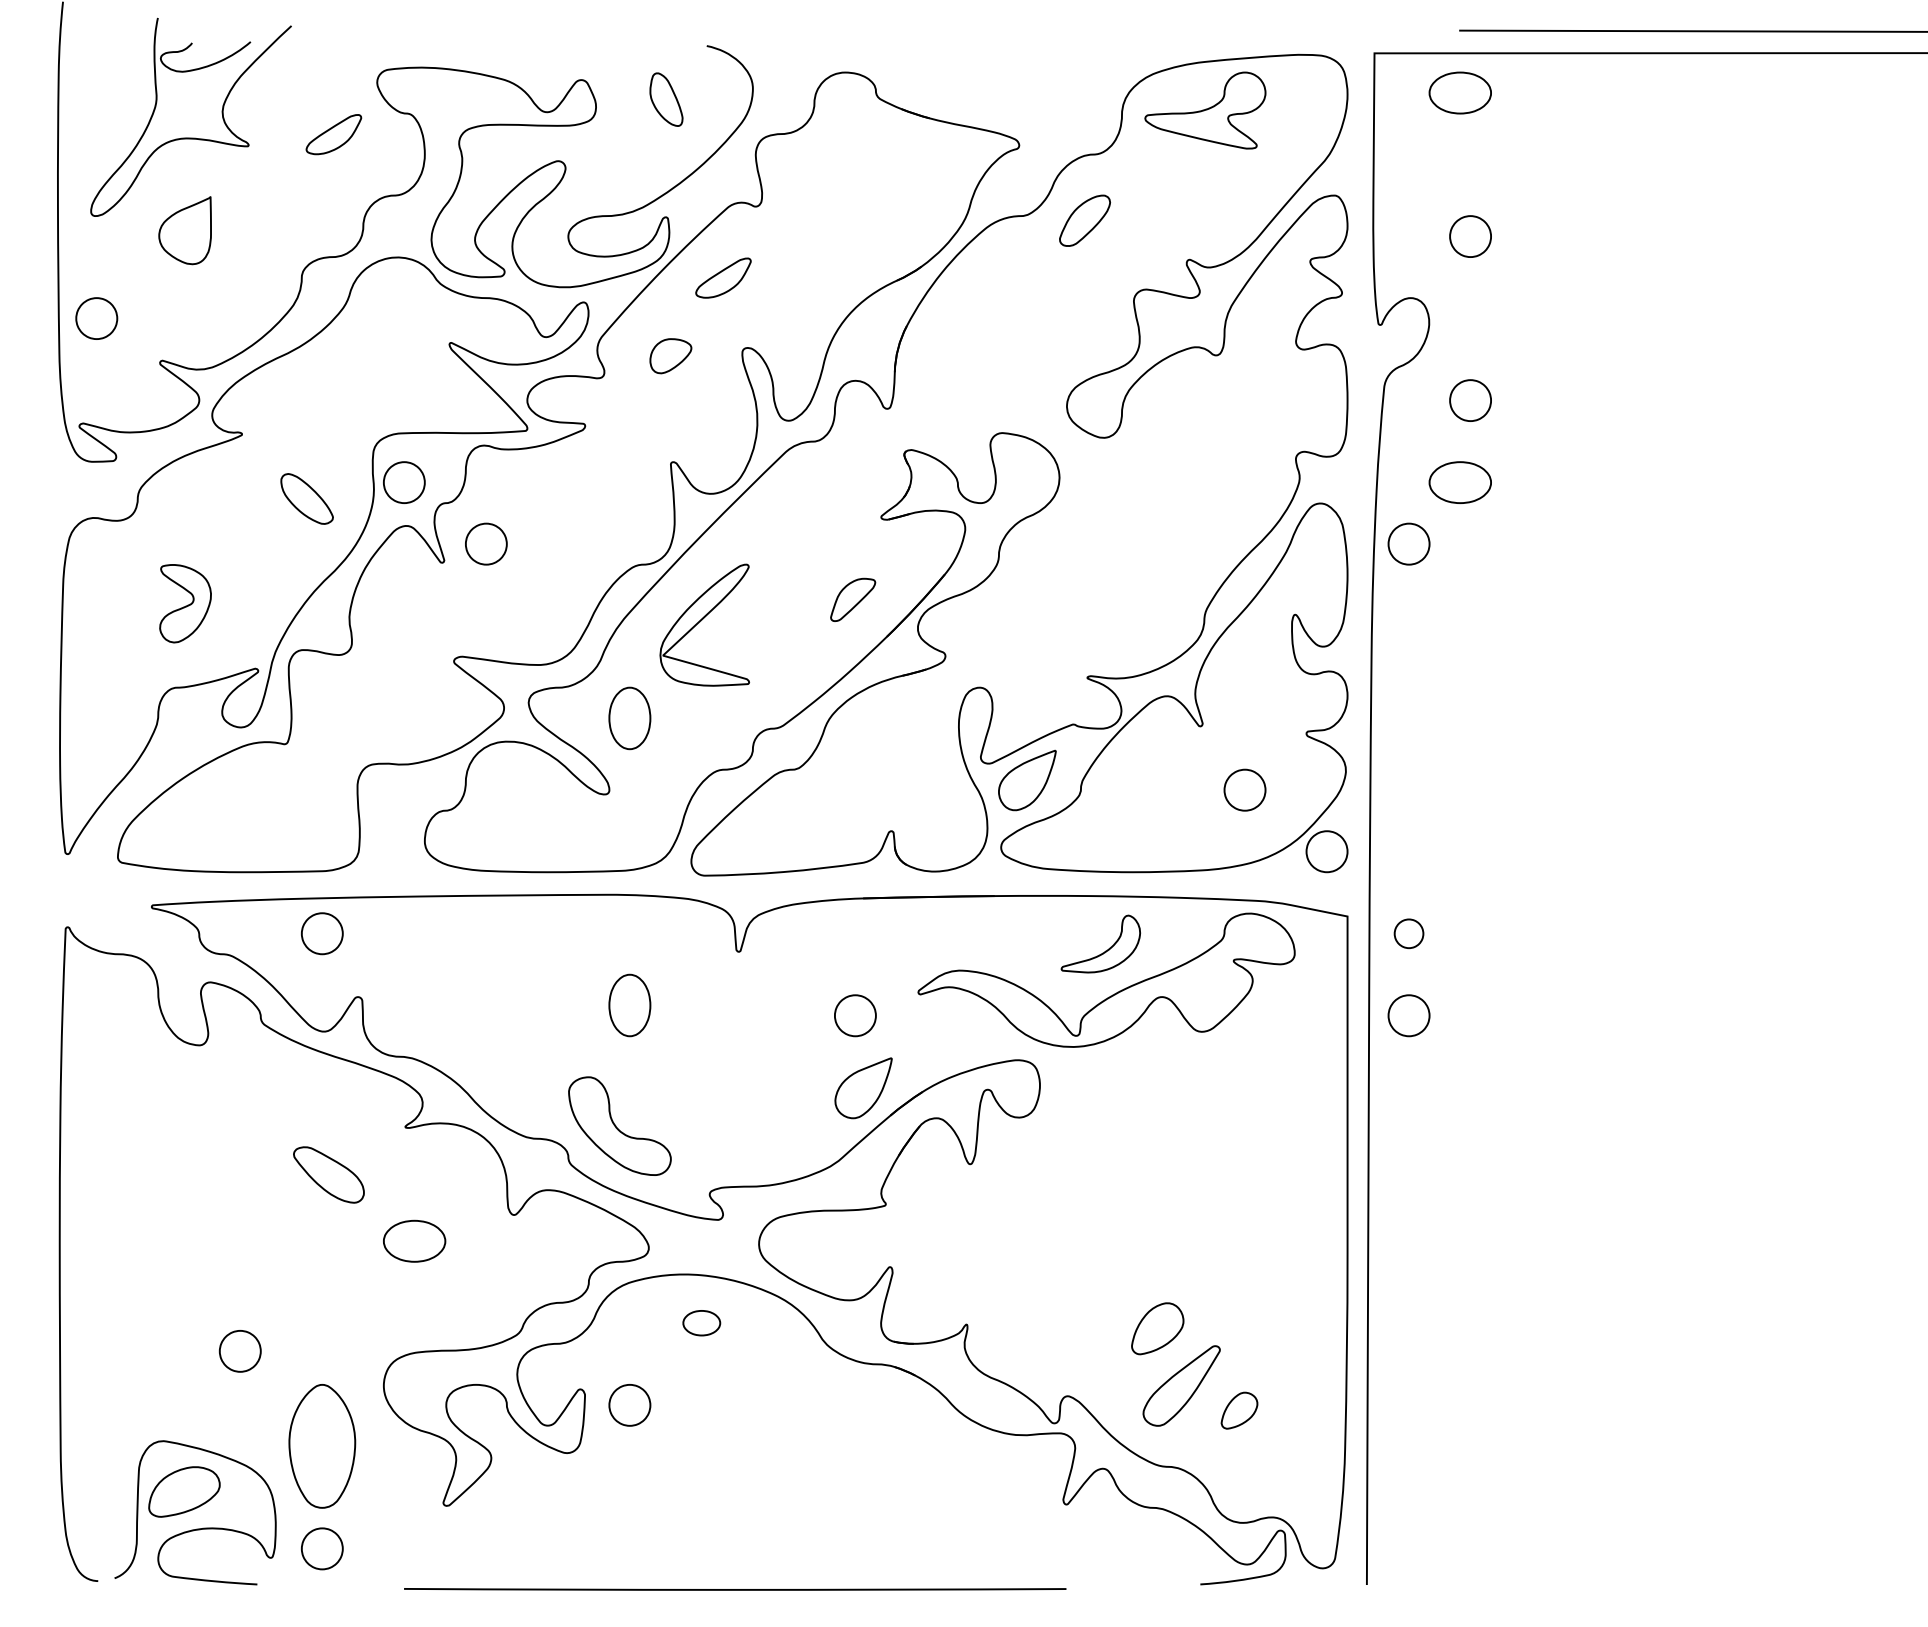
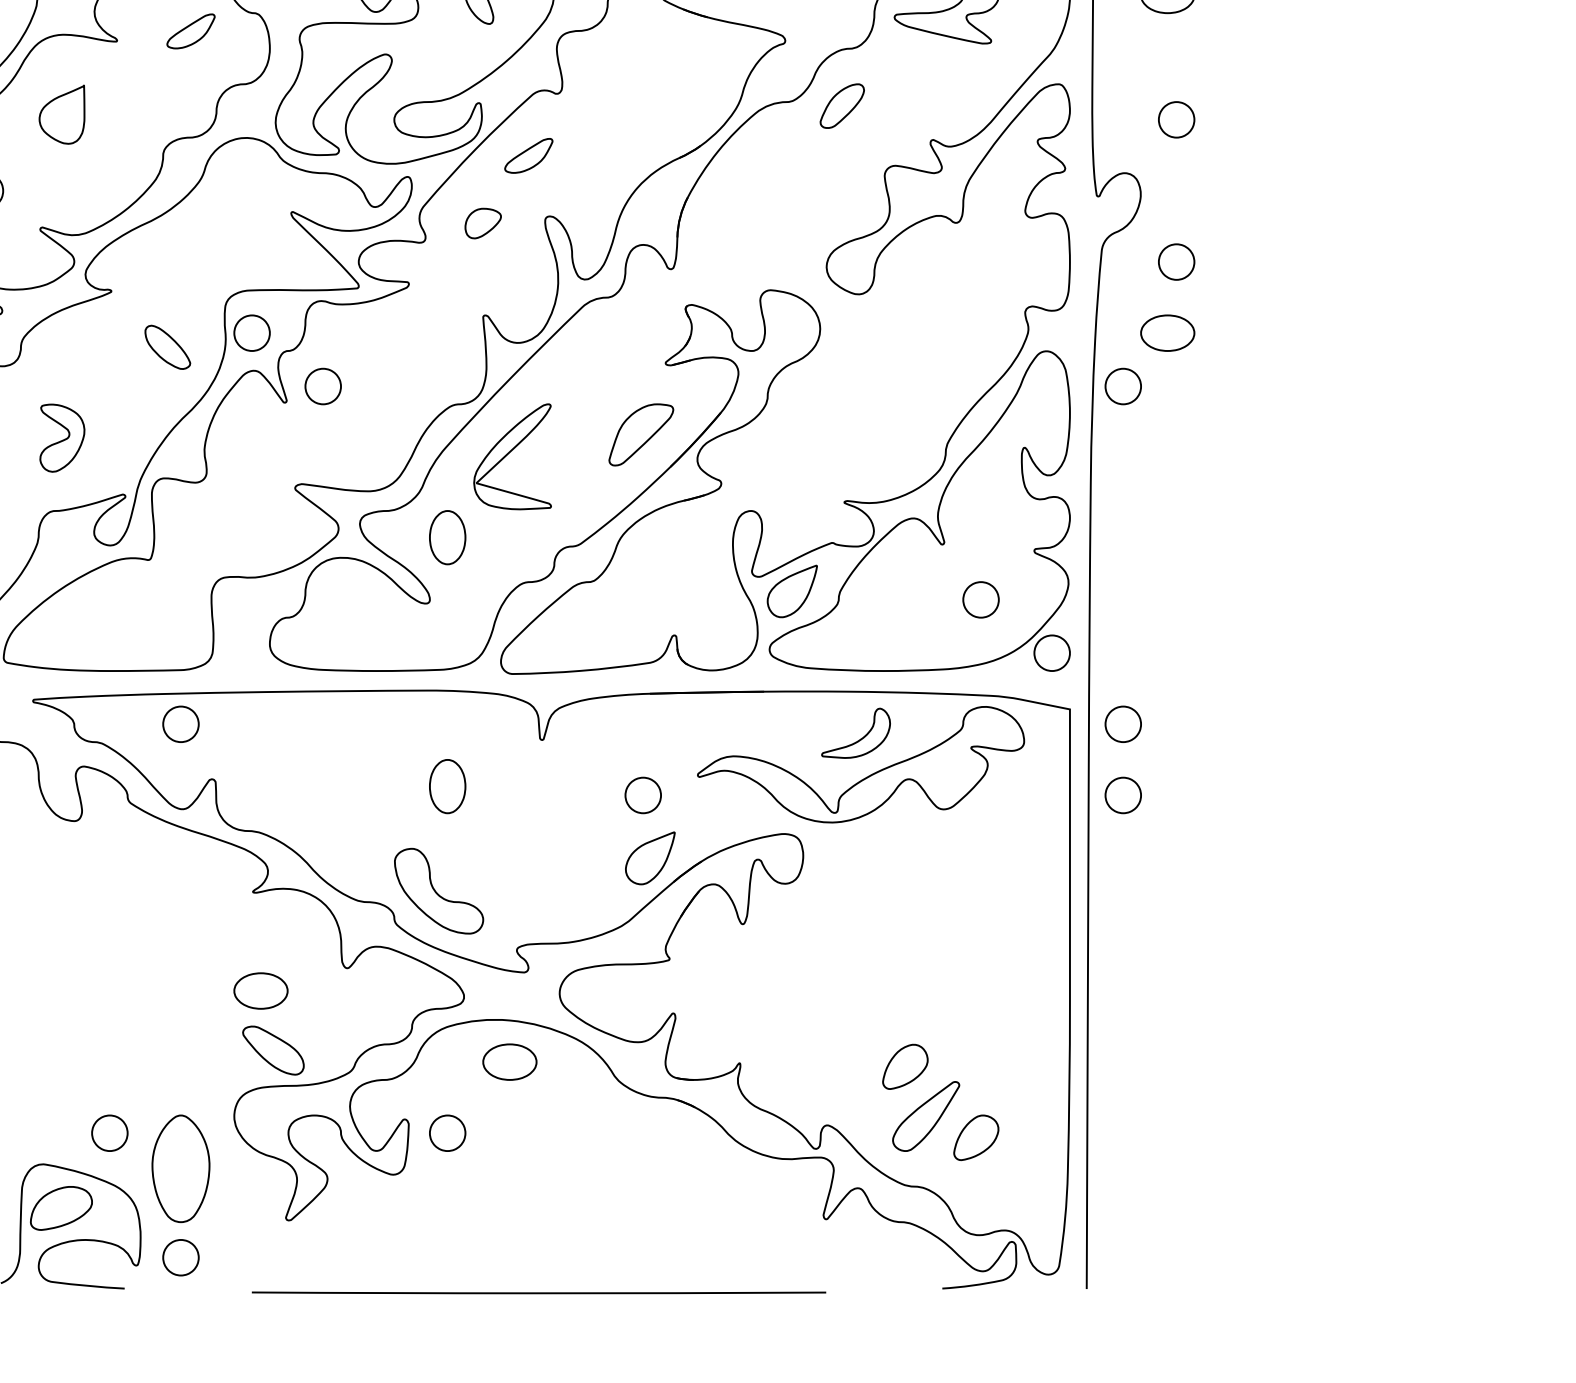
part: (852, 599) -> (640, 434), size x1.67
part: (1408, 933) -> (1122, 724), size x1.43
part: (328, 1174) -> (273, 1050), moved
part: (701, 1322) -> (509, 1061), size x1.67
part: (239, 1351) -> (109, 1133), moved
part: (1239, 1410) -> (976, 1137), size x1.43

